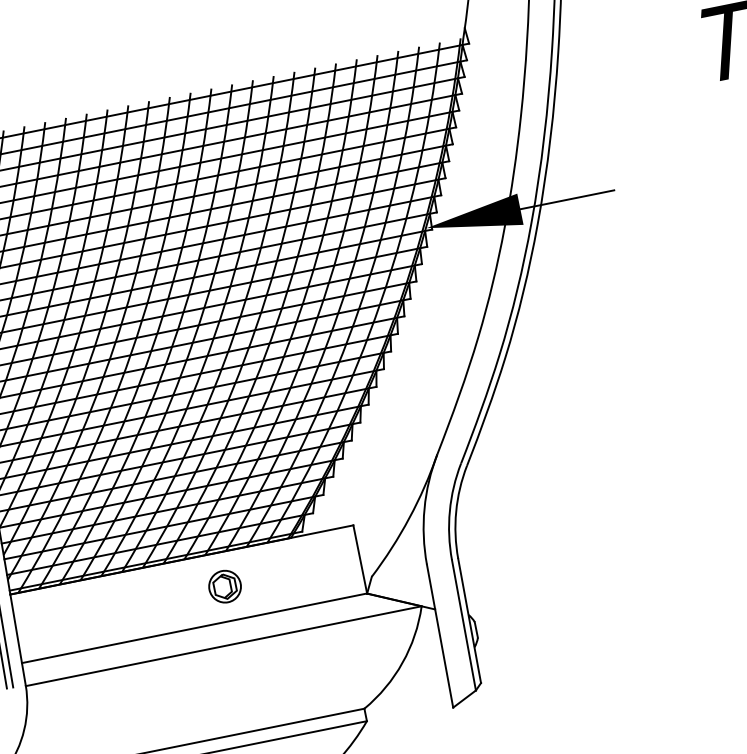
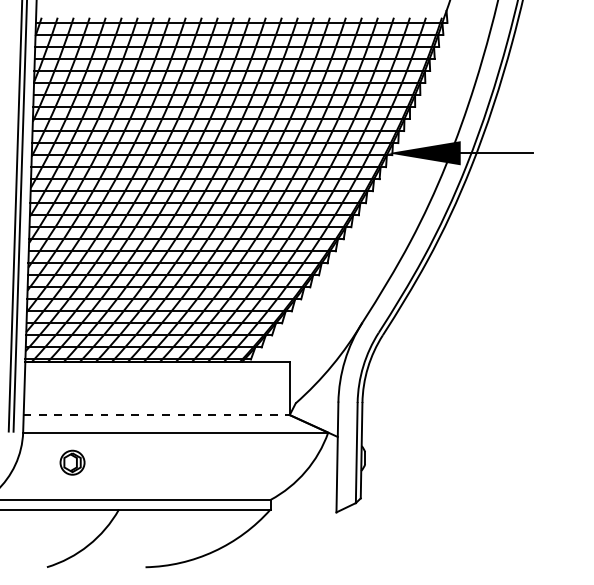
part: (224, 586) -> (72, 462), moved
line: (195, 627) -> (157, 414), solid -> dashed

